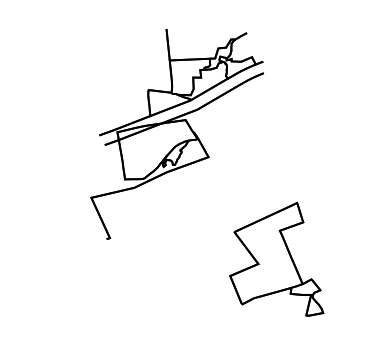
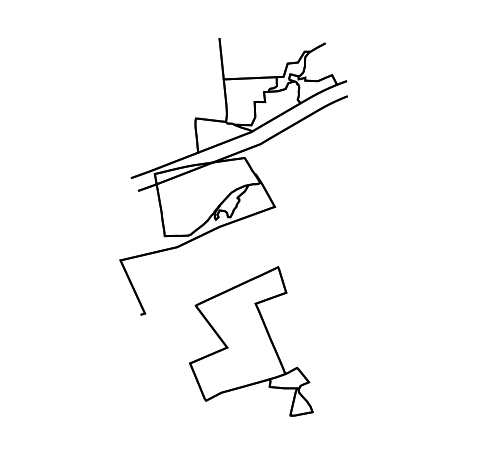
part: (276, 258) -> (251, 340), moved

